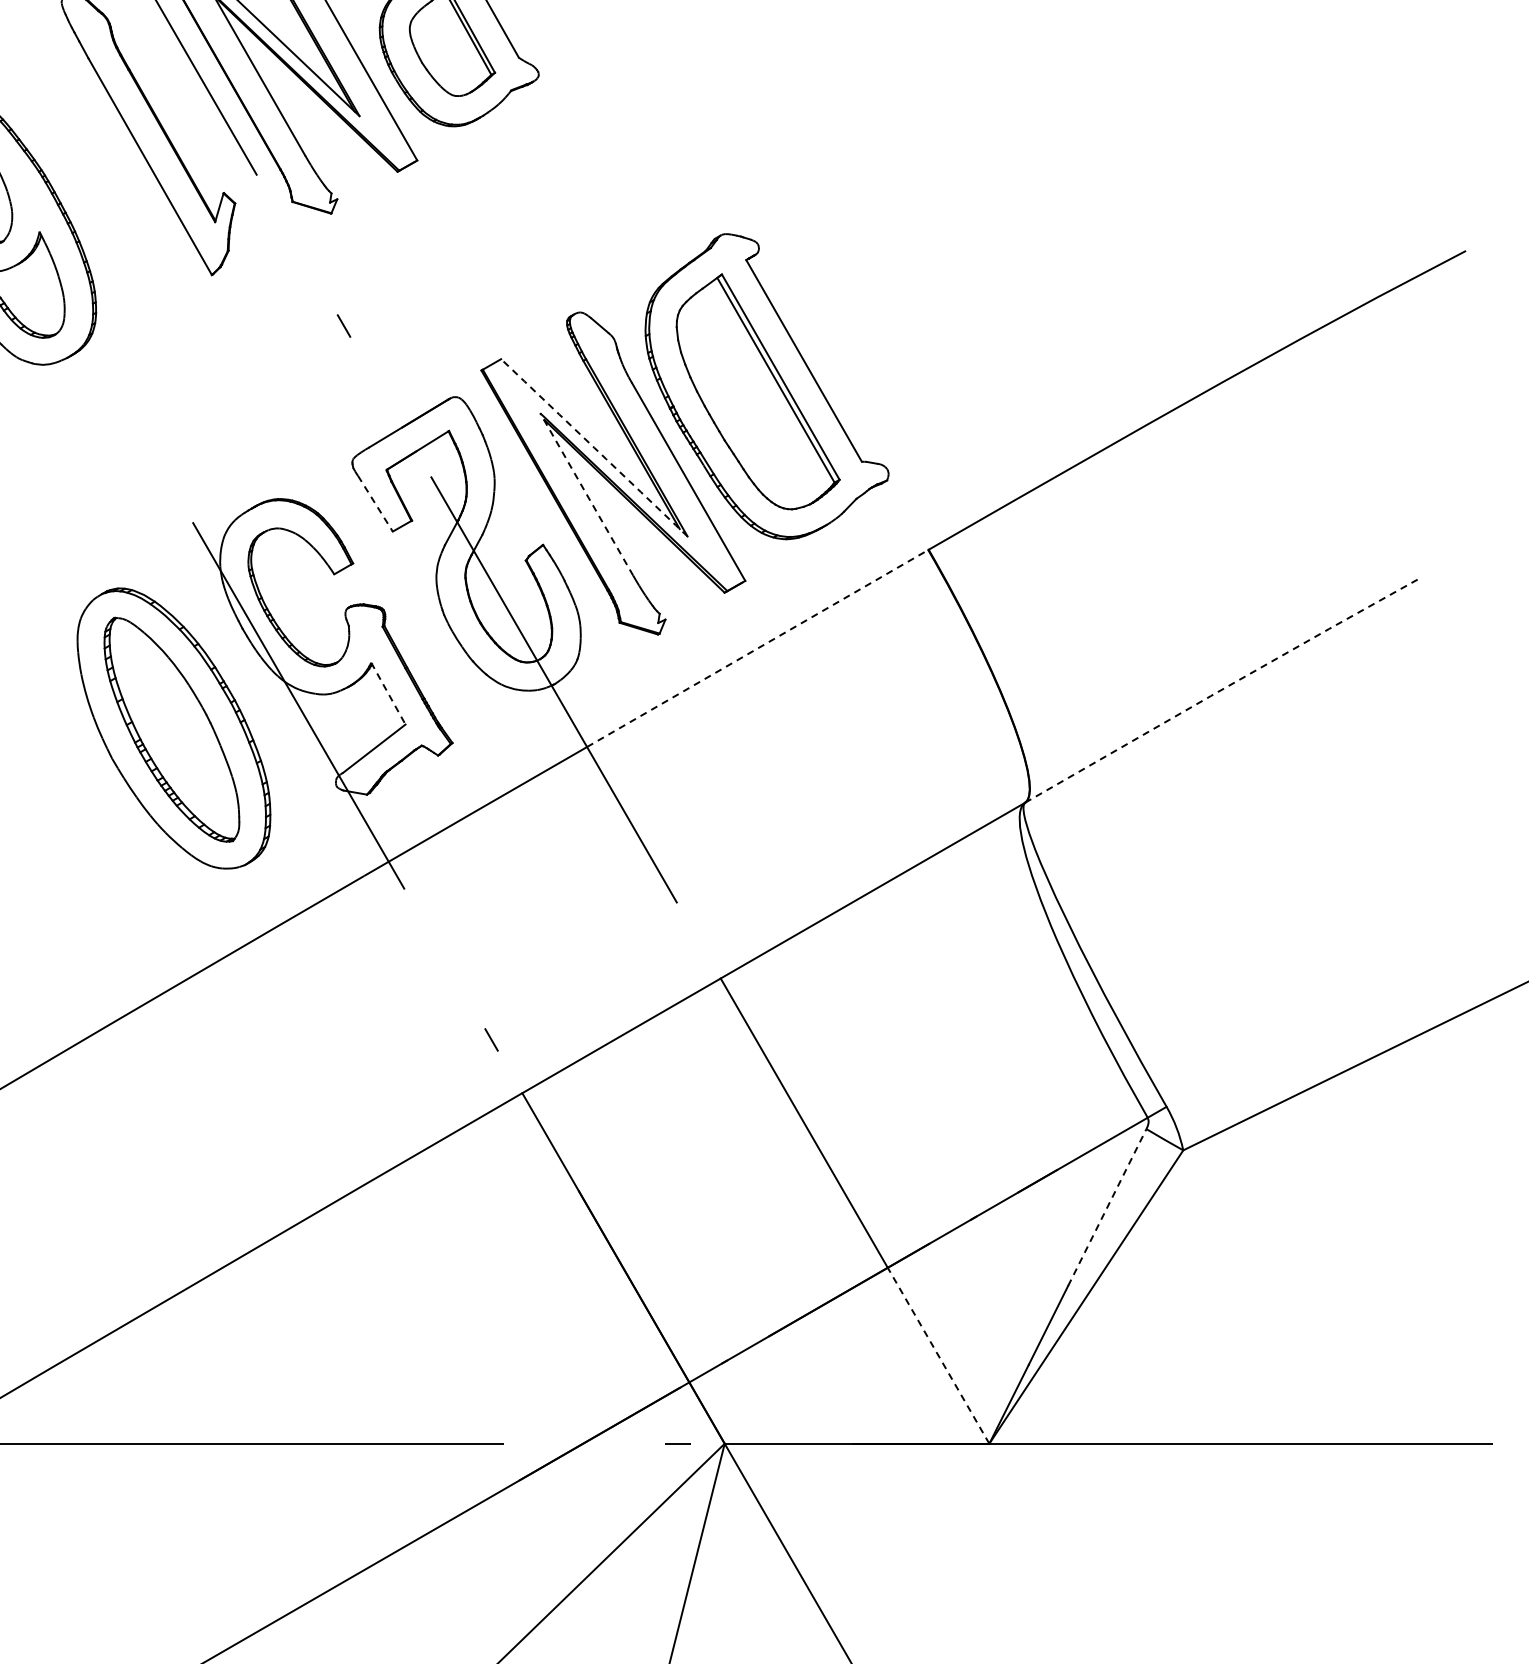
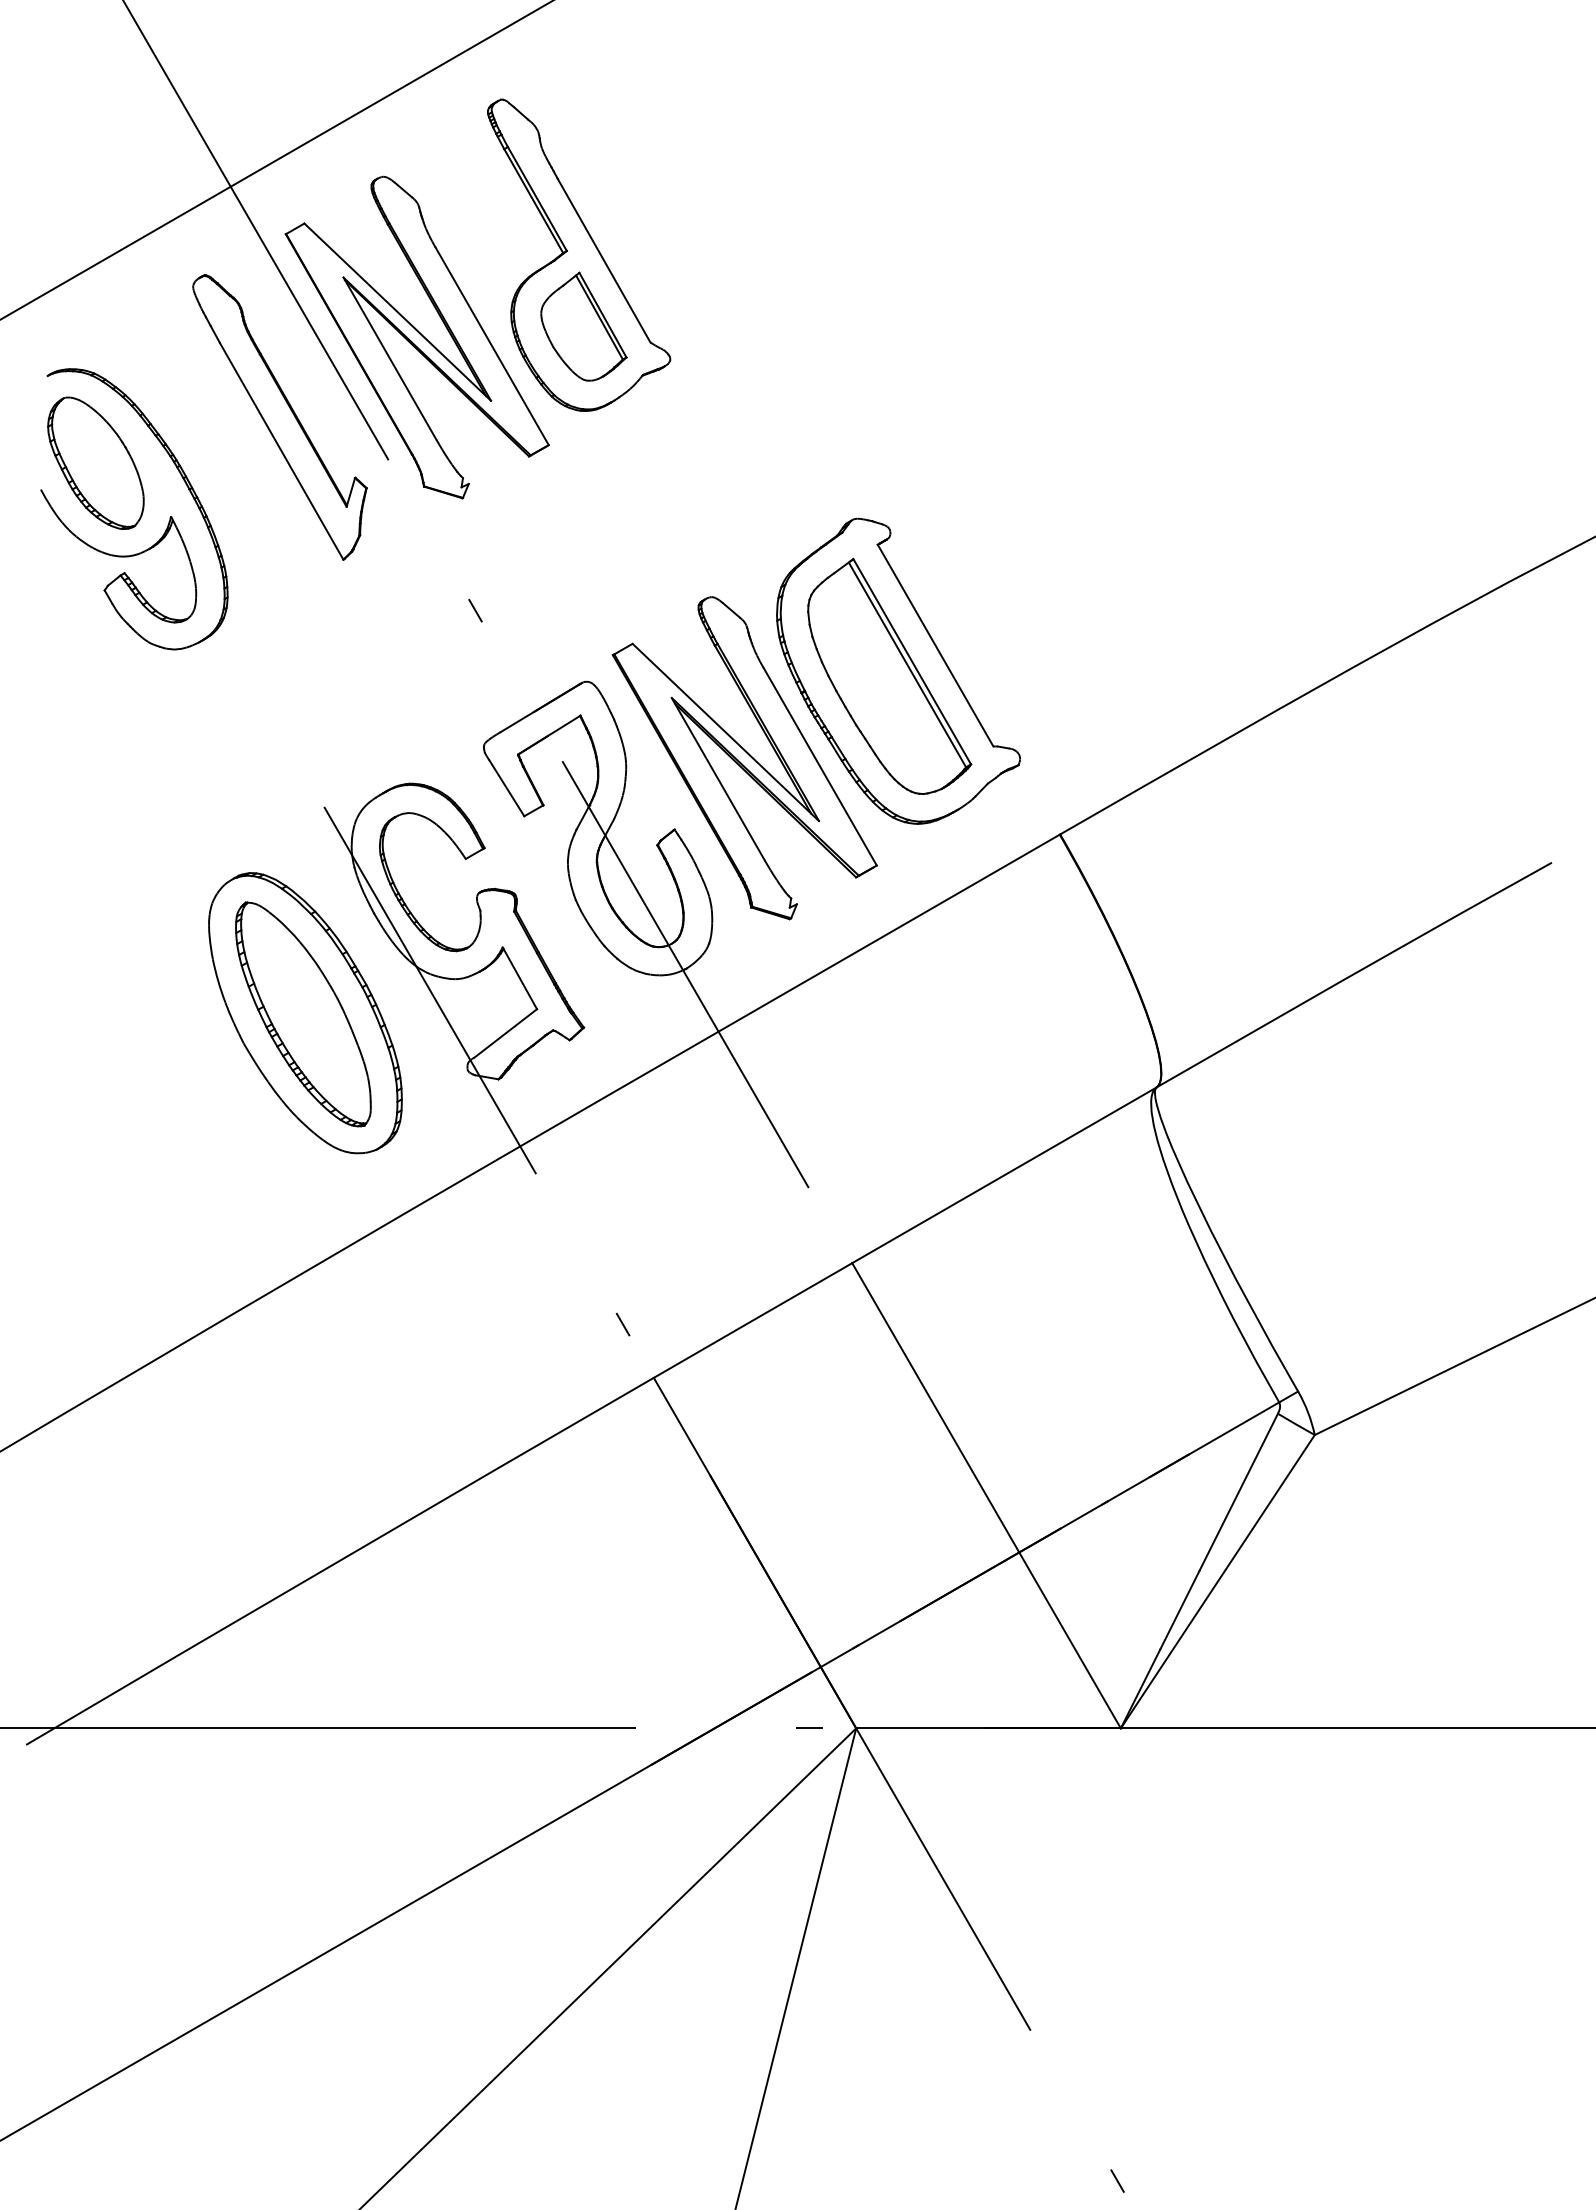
arc: (594, 447) -> (725, 732), dashed -> solid
line: (587, 494) -> (718, 779), dashed -> solid
line: (375, 503) -> (506, 788), dashed -> solid
line: (758, 647) -> (889, 932), dashed -> solid
line: (1223, 688) -> (1354, 973), dashed -> solid
line: (389, 693) -> (520, 978), dashed -> solid
line: (1107, 1207) -> (1238, 1492), dashed -> solid
line: (939, 1355) -> (1070, 1640), dashed -> solid

